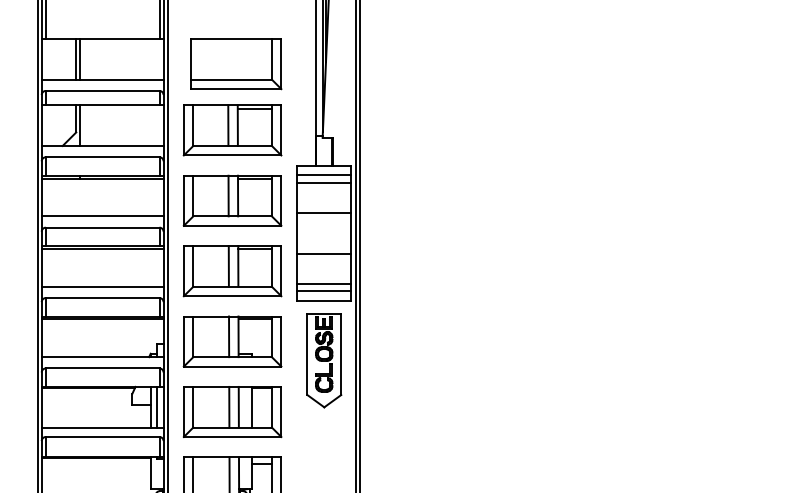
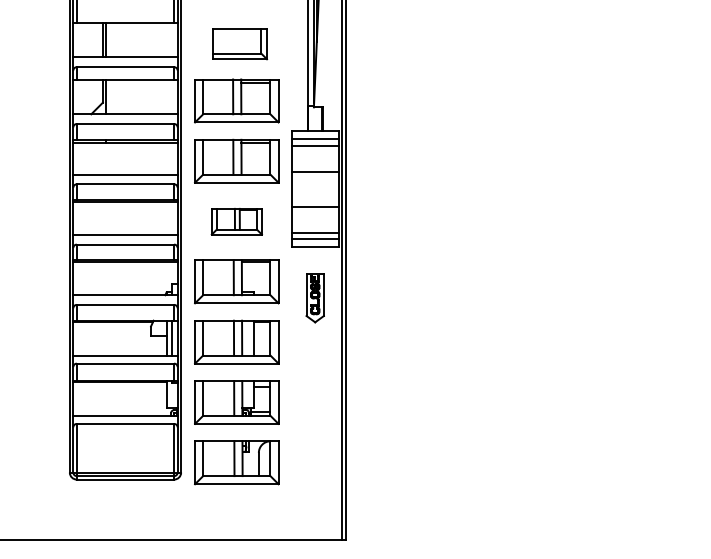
part: (235, 64) -> (239, 44), size x0.7
part: (232, 271) -> (236, 221), size x0.6
part: (323, 360) -> (314, 298), size x0.6

